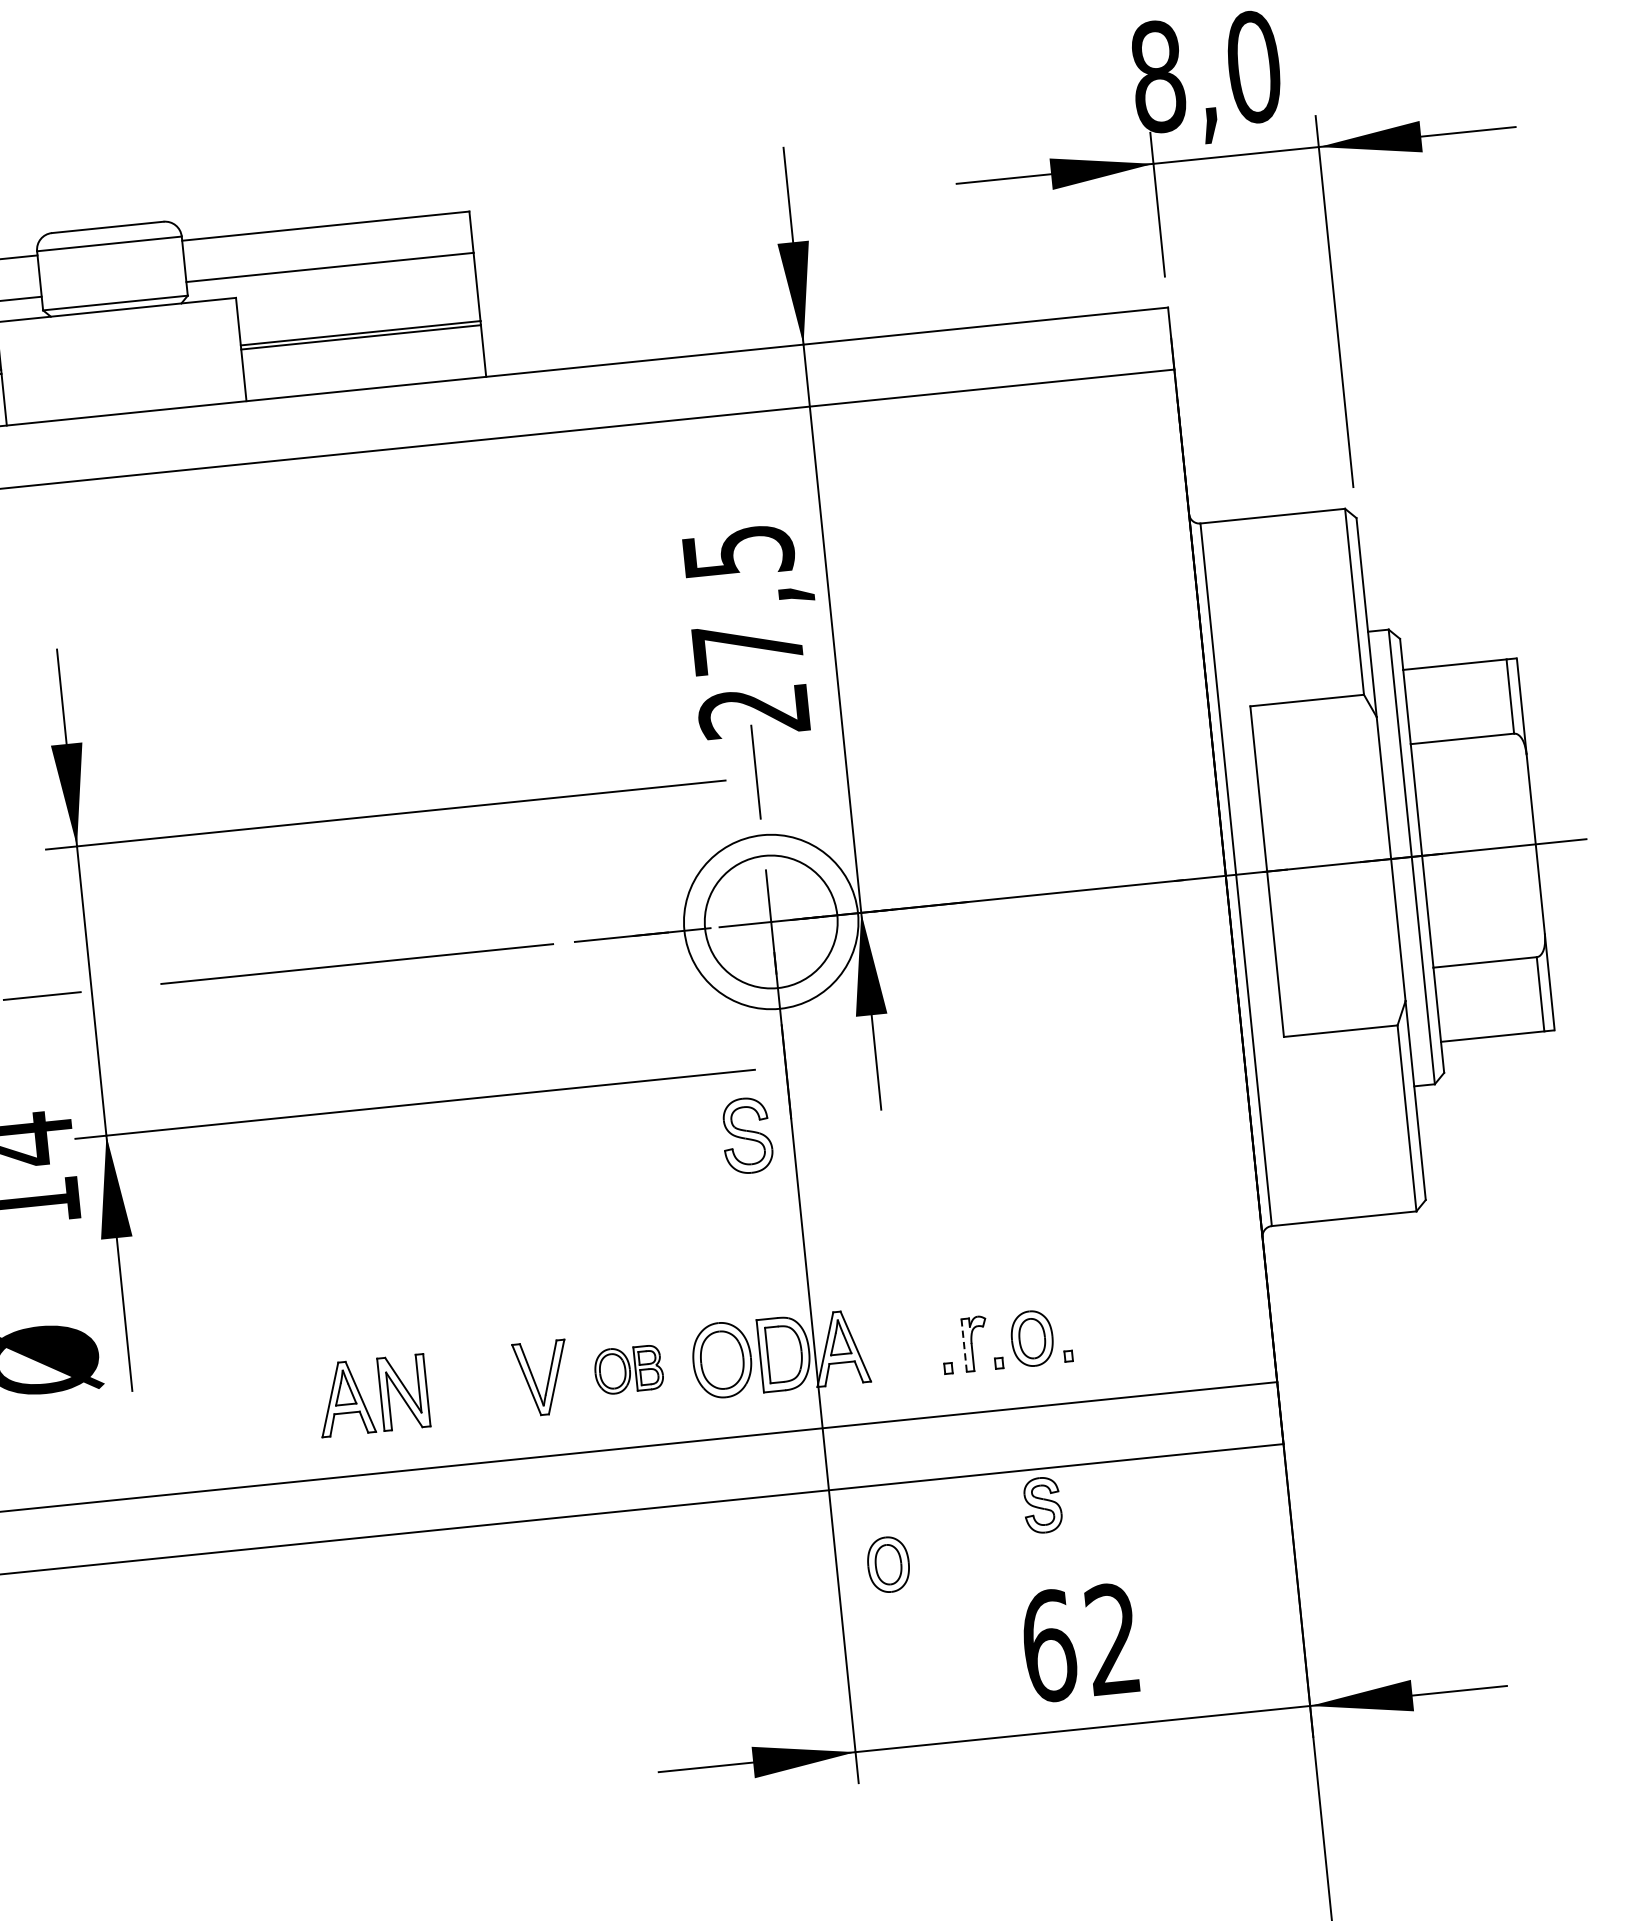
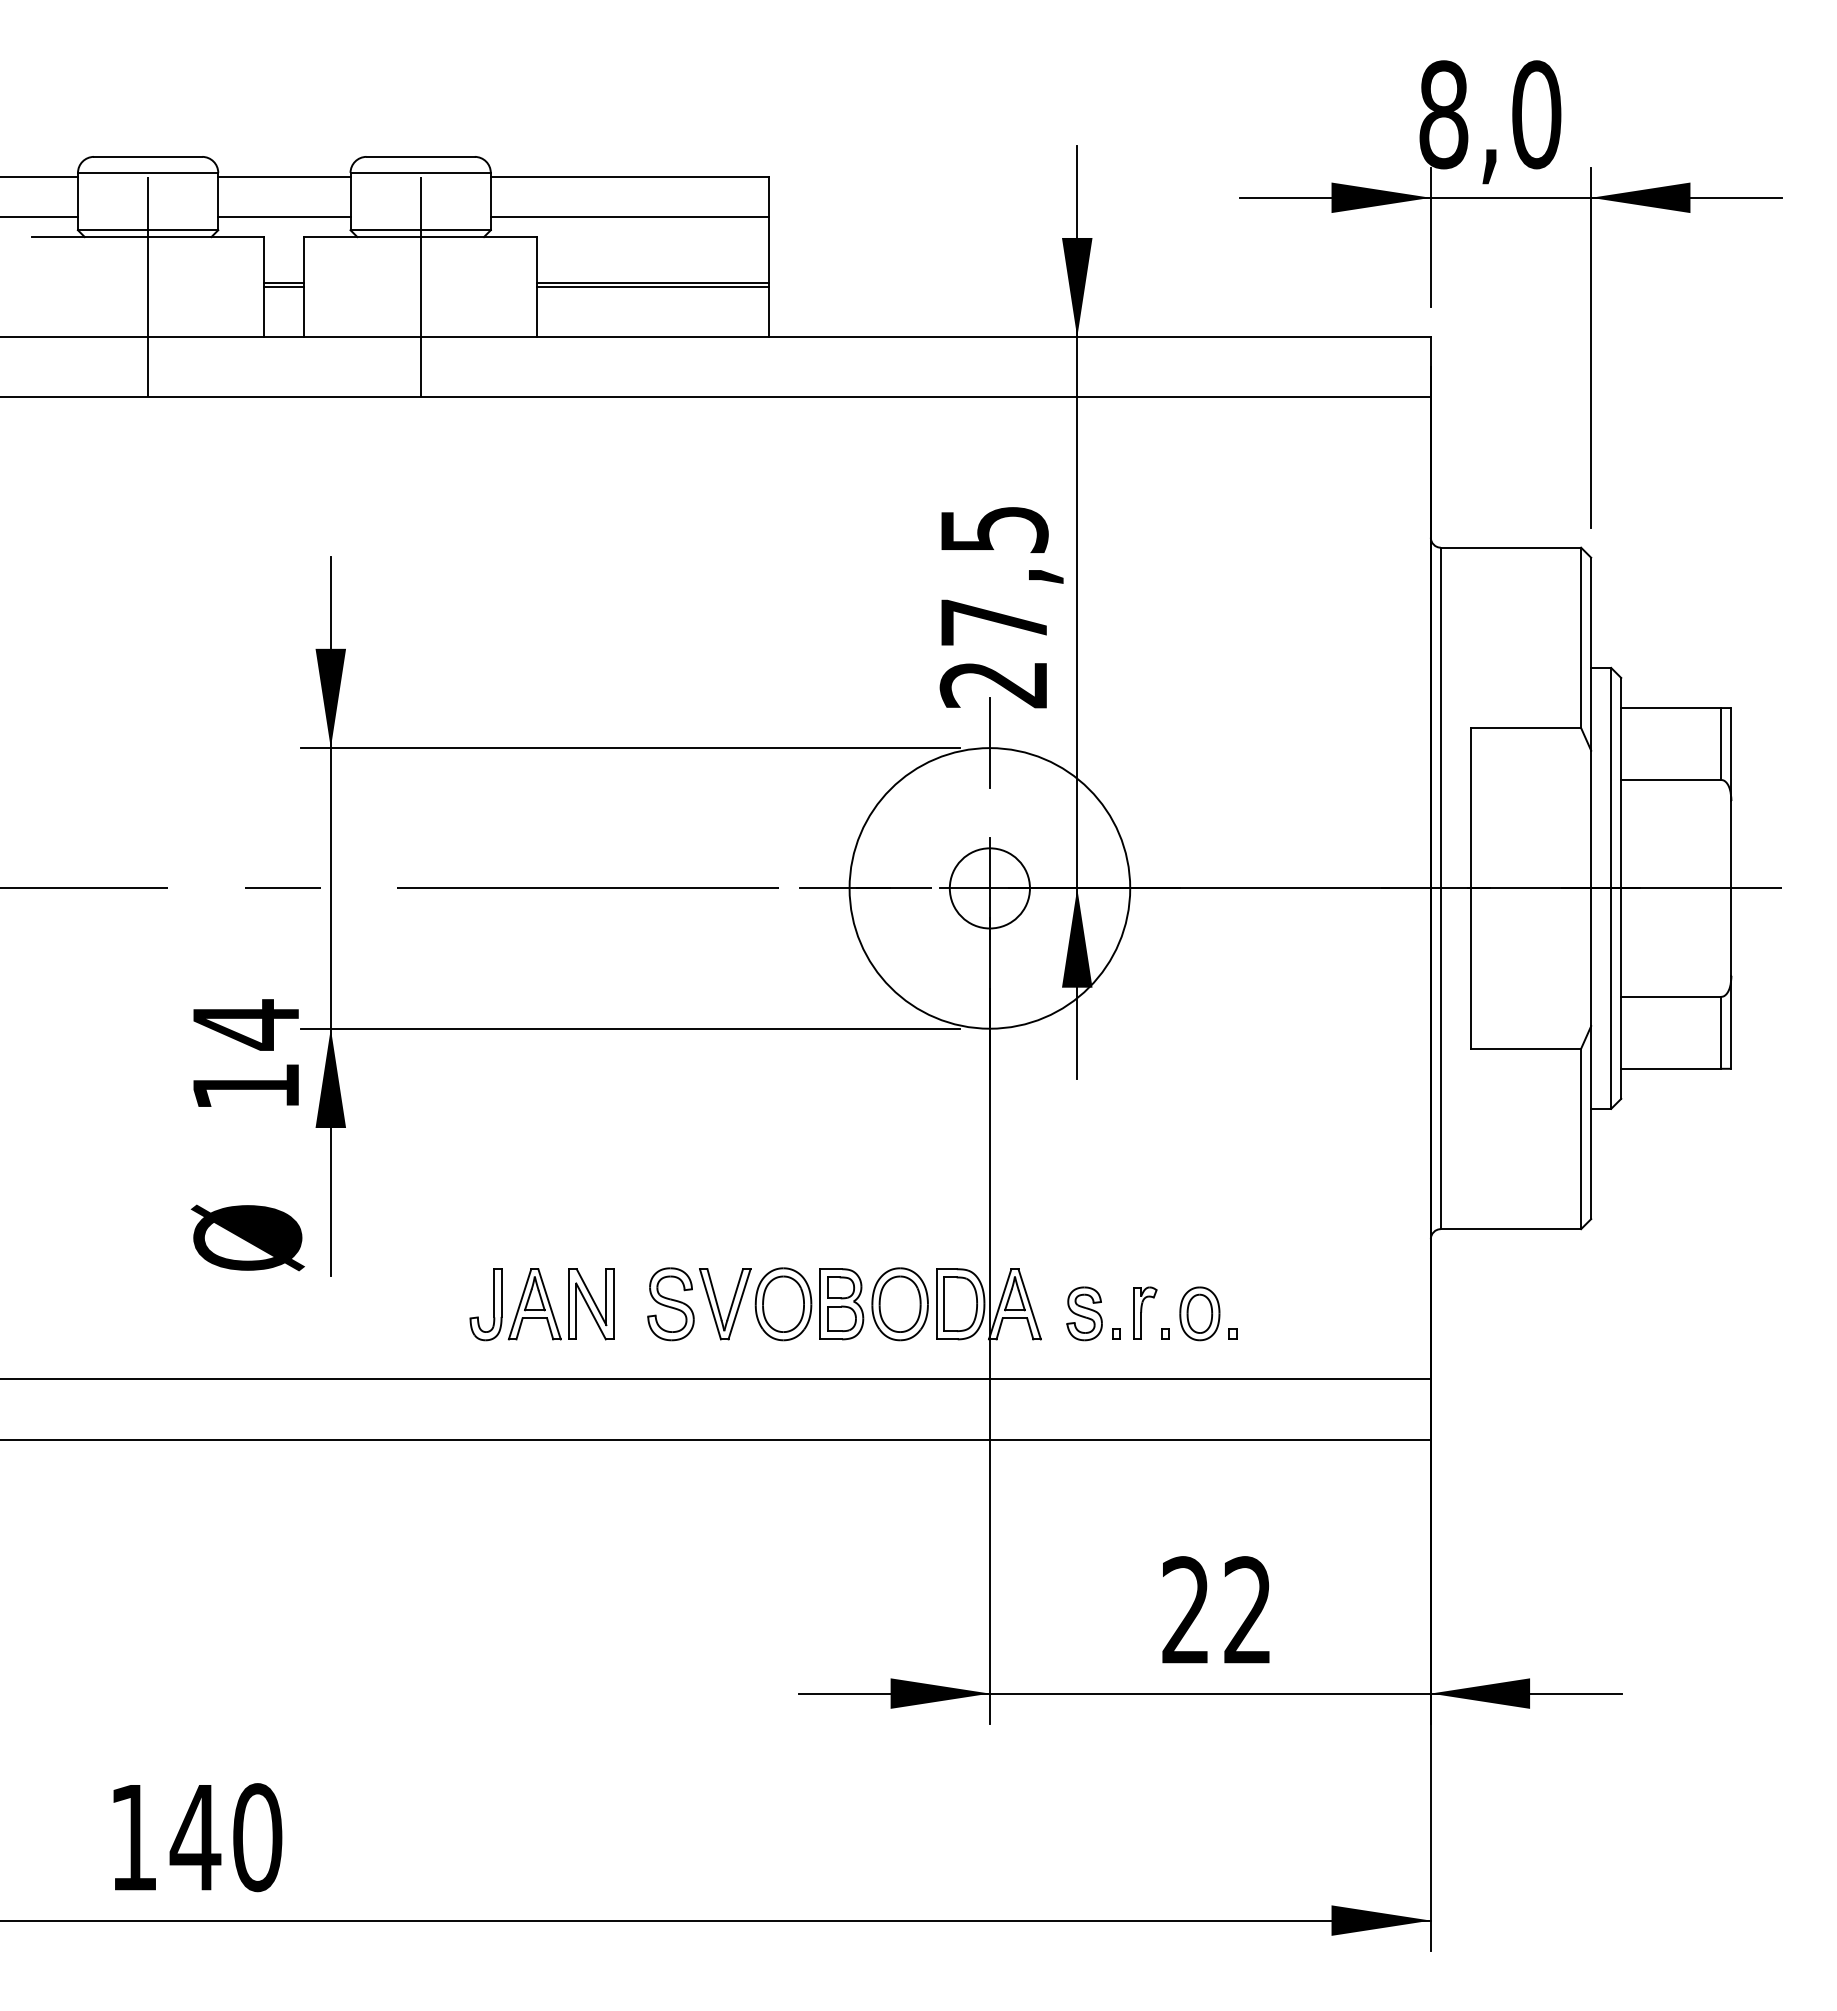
line: (121, 361) -> (420, 286), added
circle: (770, 922) -> (989, 888), size x0.62
circle: (770, 922) -> (989, 888), size x1.67
part: (746, 1136) -> (670, 1304), moved
line: (963, 1345) -> (1133, 1313), dashed -> solid
part: (628, 1369) -> (809, 1304), size x1.67
part: (303, 1402) -> (493, 1304), added
part: (1042, 1504) -> (1084, 1313), moved
part: (888, 1564) -> (1039, 1516), removed
text: (1049, 1645) -> (1186, 1610), 62 -> 22

